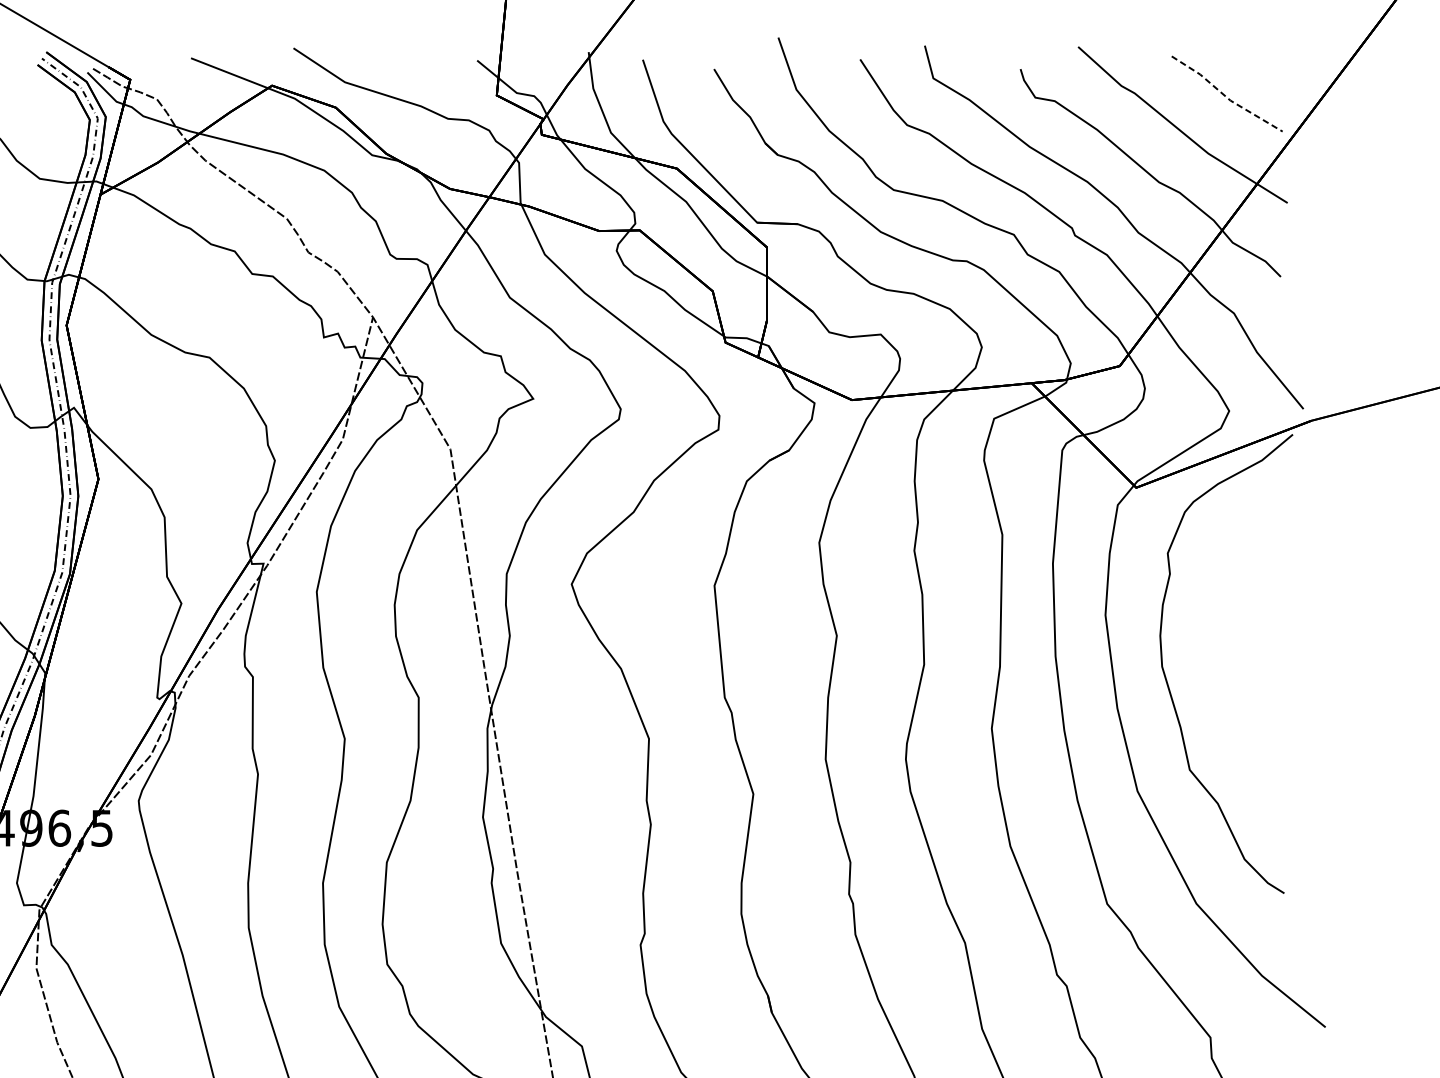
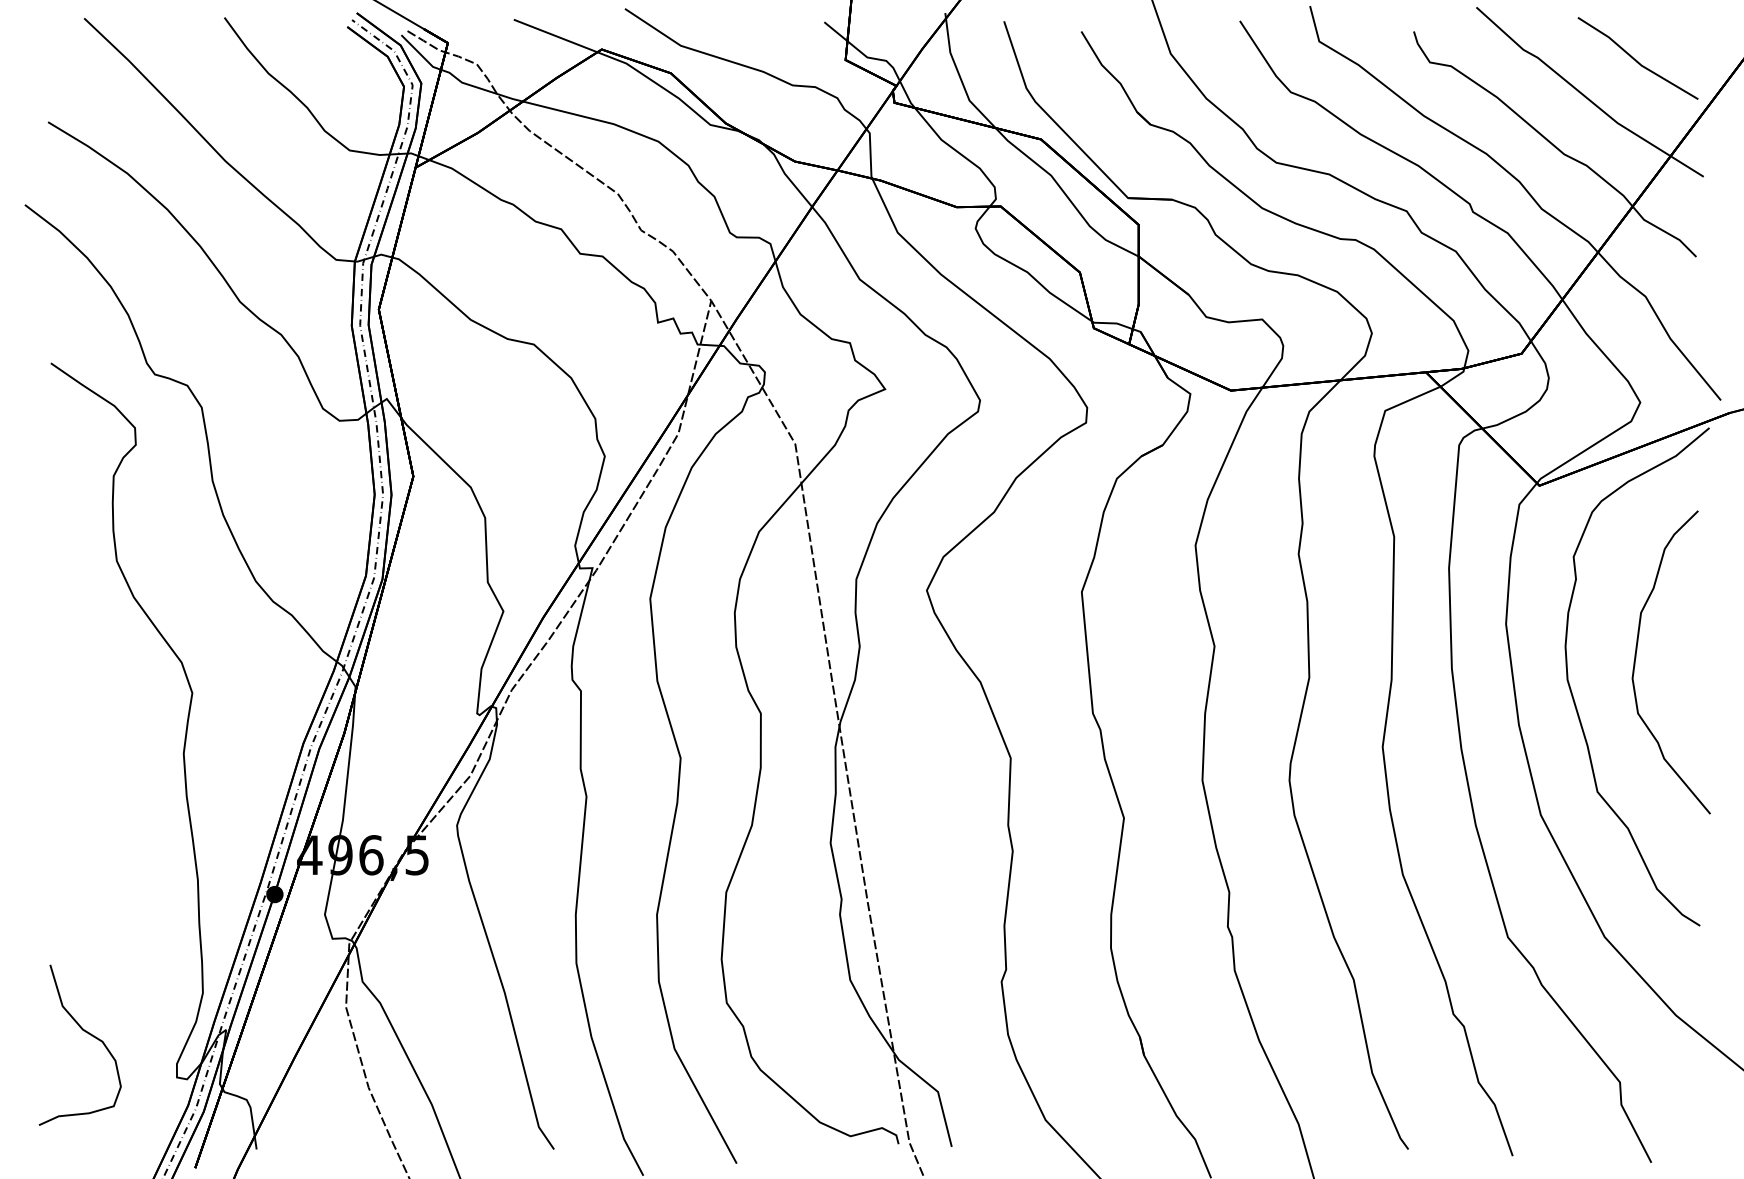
line: (1225, 96) -> (1636, 61), dashed -> solid
curve: (1225, 646) -> (1636, 658), added

